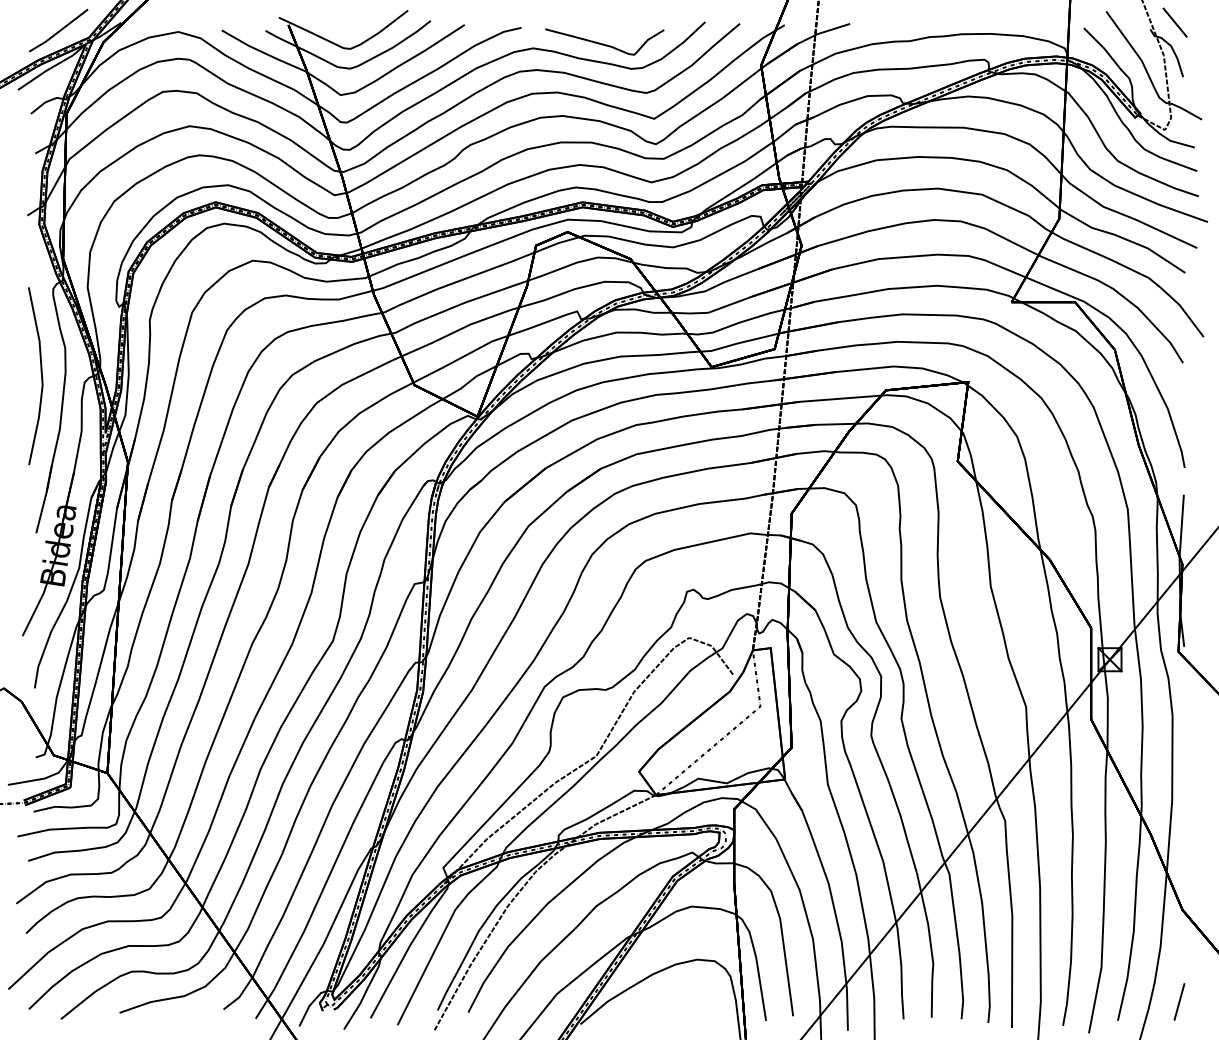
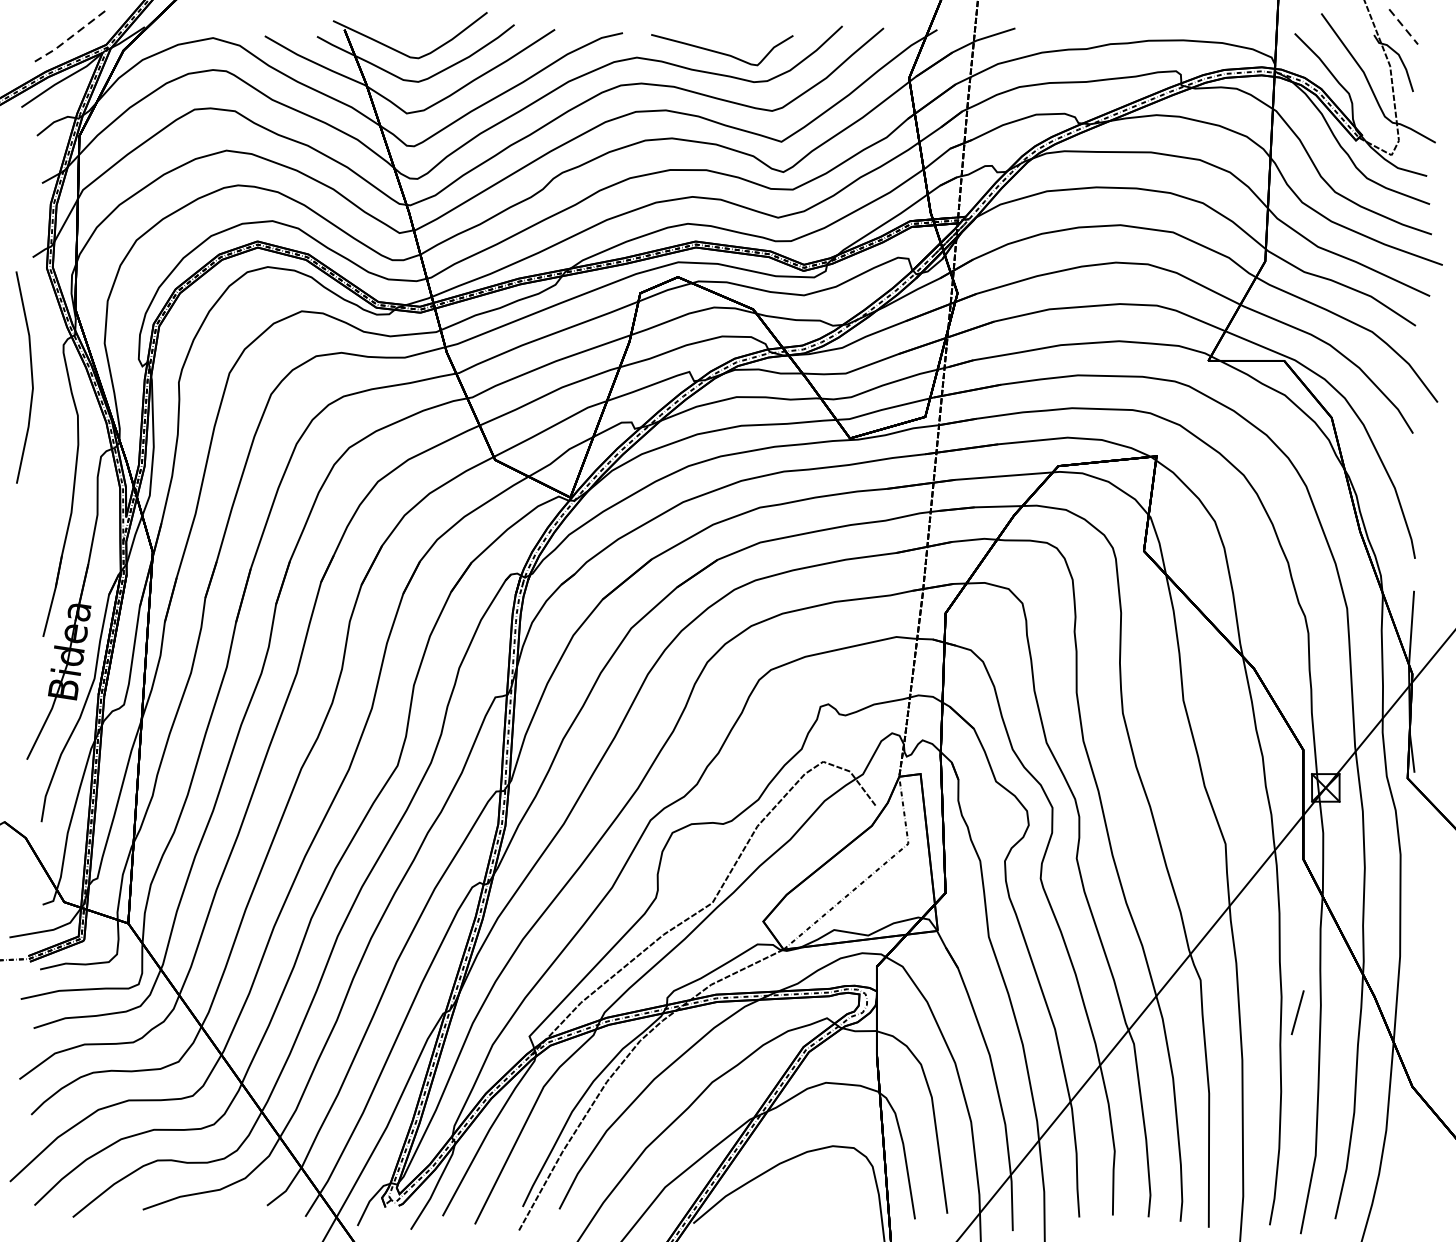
line: (1175, 23) -> (1404, 27), solid -> dashed
line: (58, 32) -> (69, 38), solid -> dashed
line: (41, 376) -> (31, 377), moved
line: (1179, 1001) -> (1297, 1012), moved

